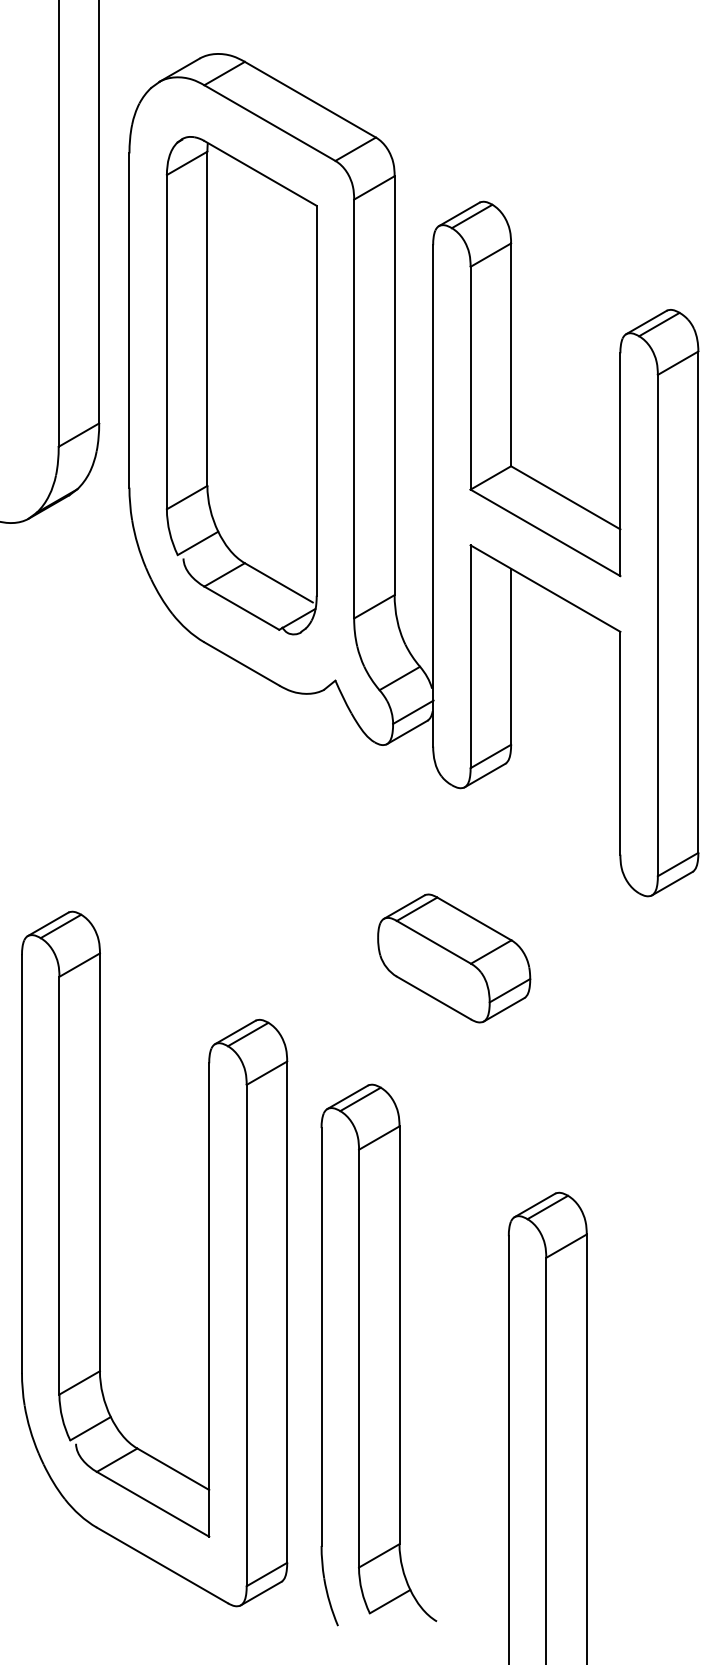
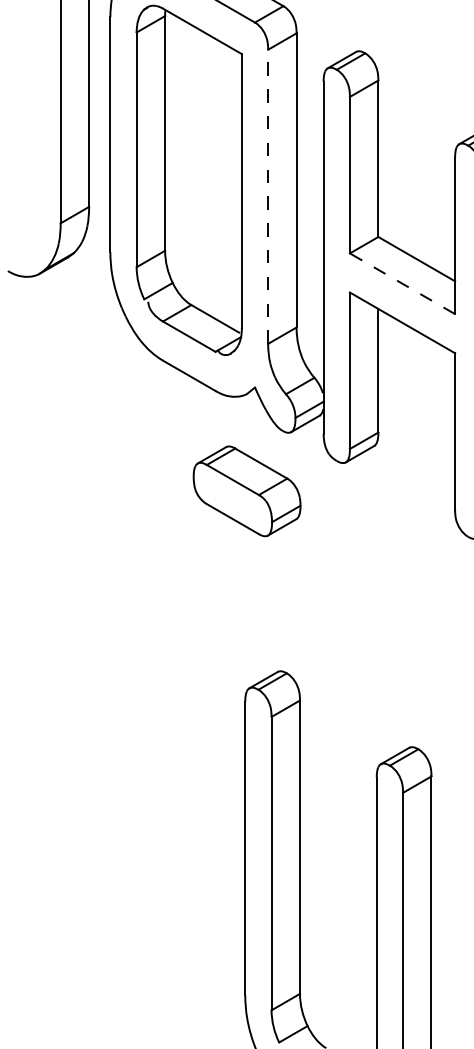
line: (354, 408) -> (268, 196), solid -> dashed
line: (545, 532) -> (402, 283), solid -> dashed
part: (454, 958) -> (247, 491), moved
part: (100, 1258) -> (90, 793), removed

